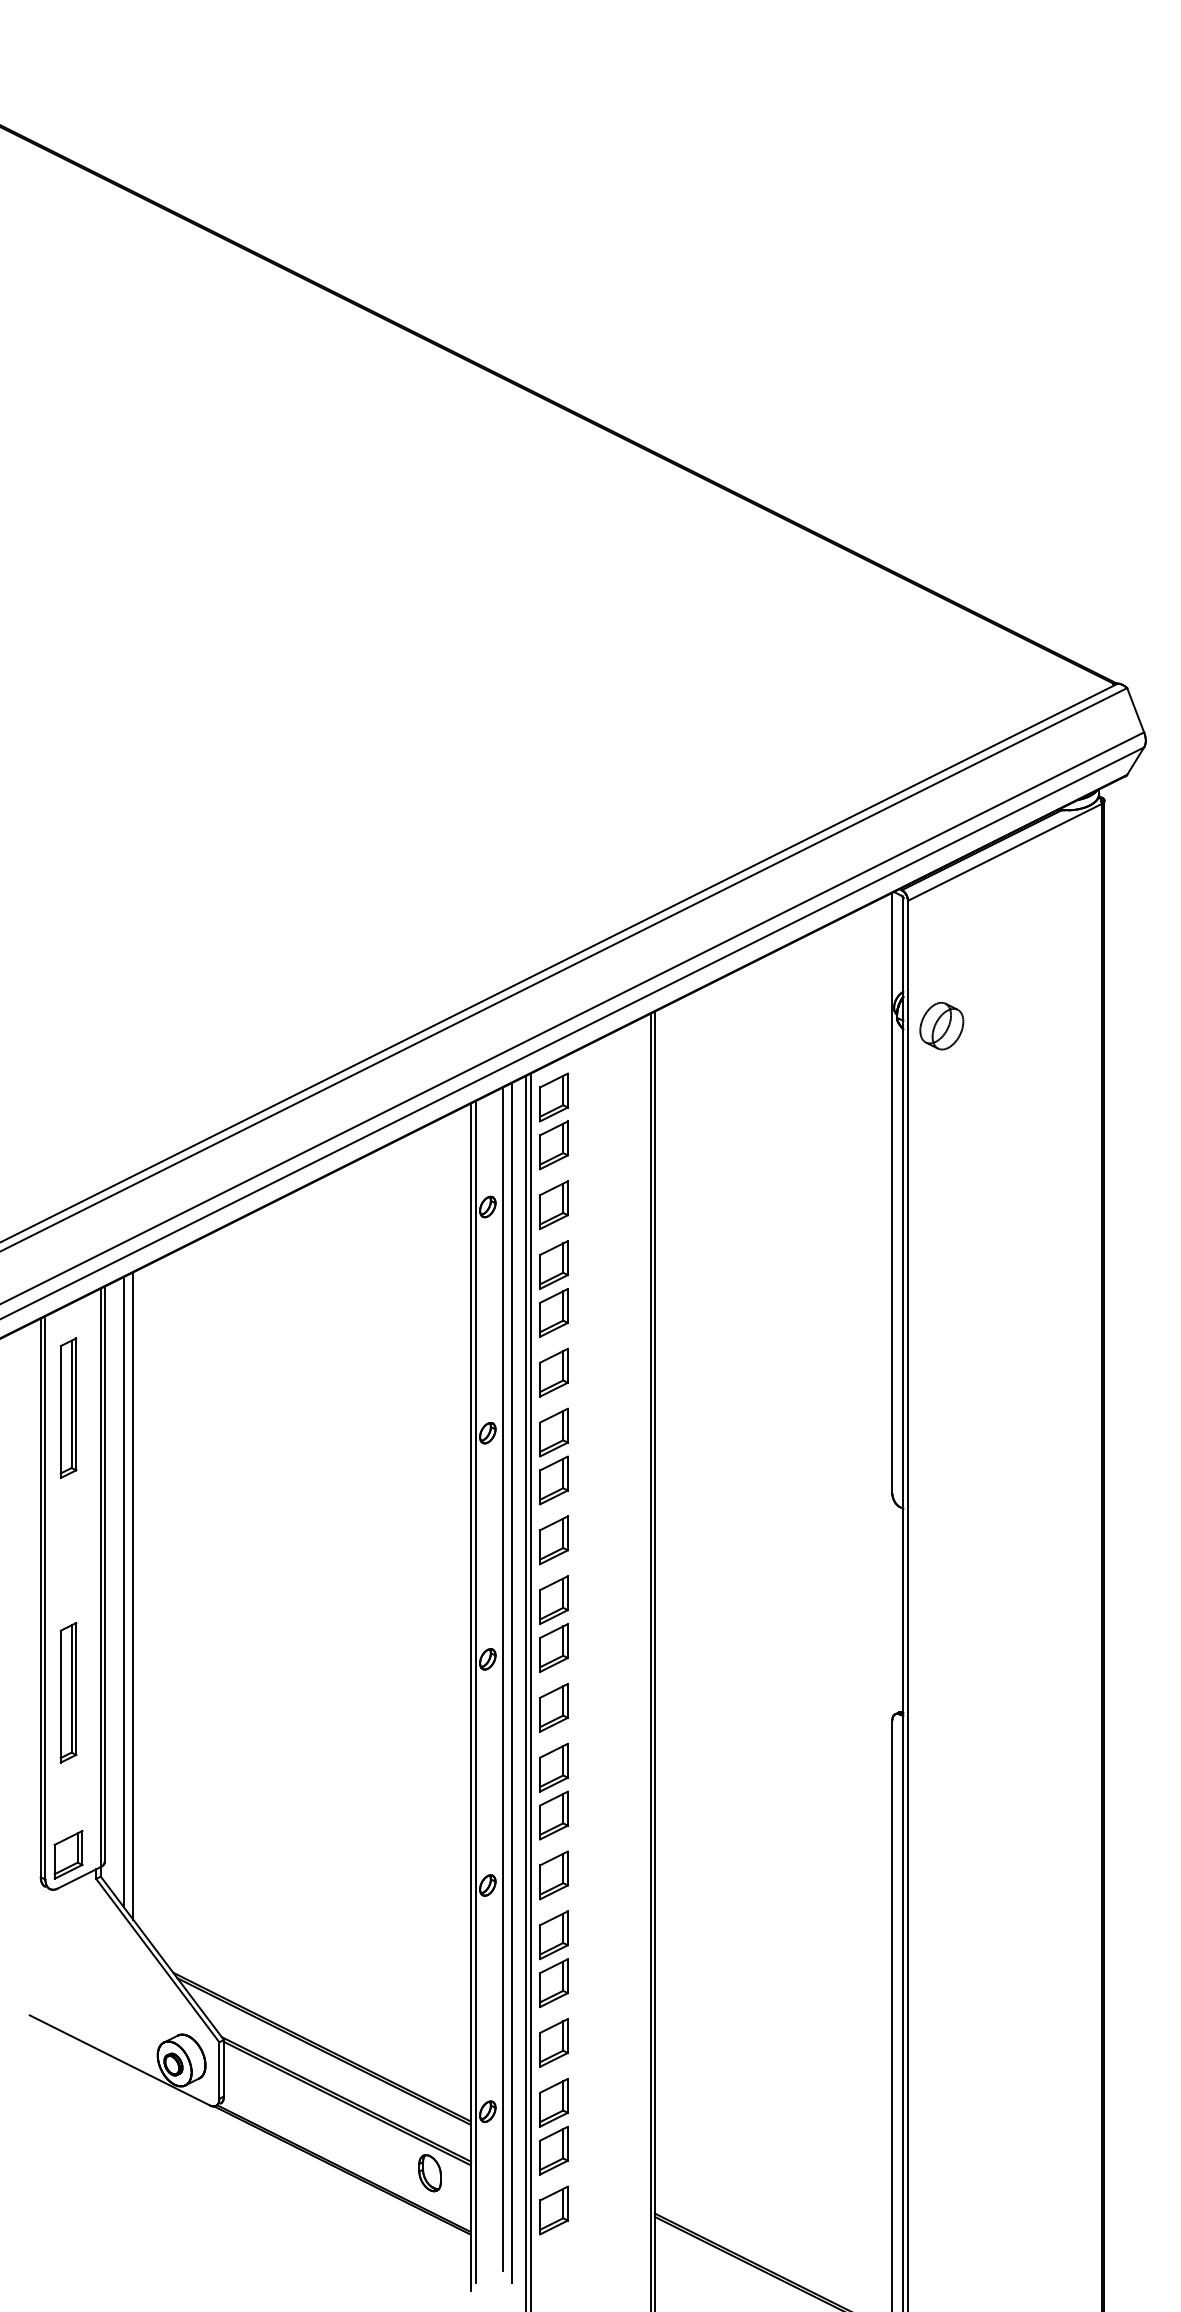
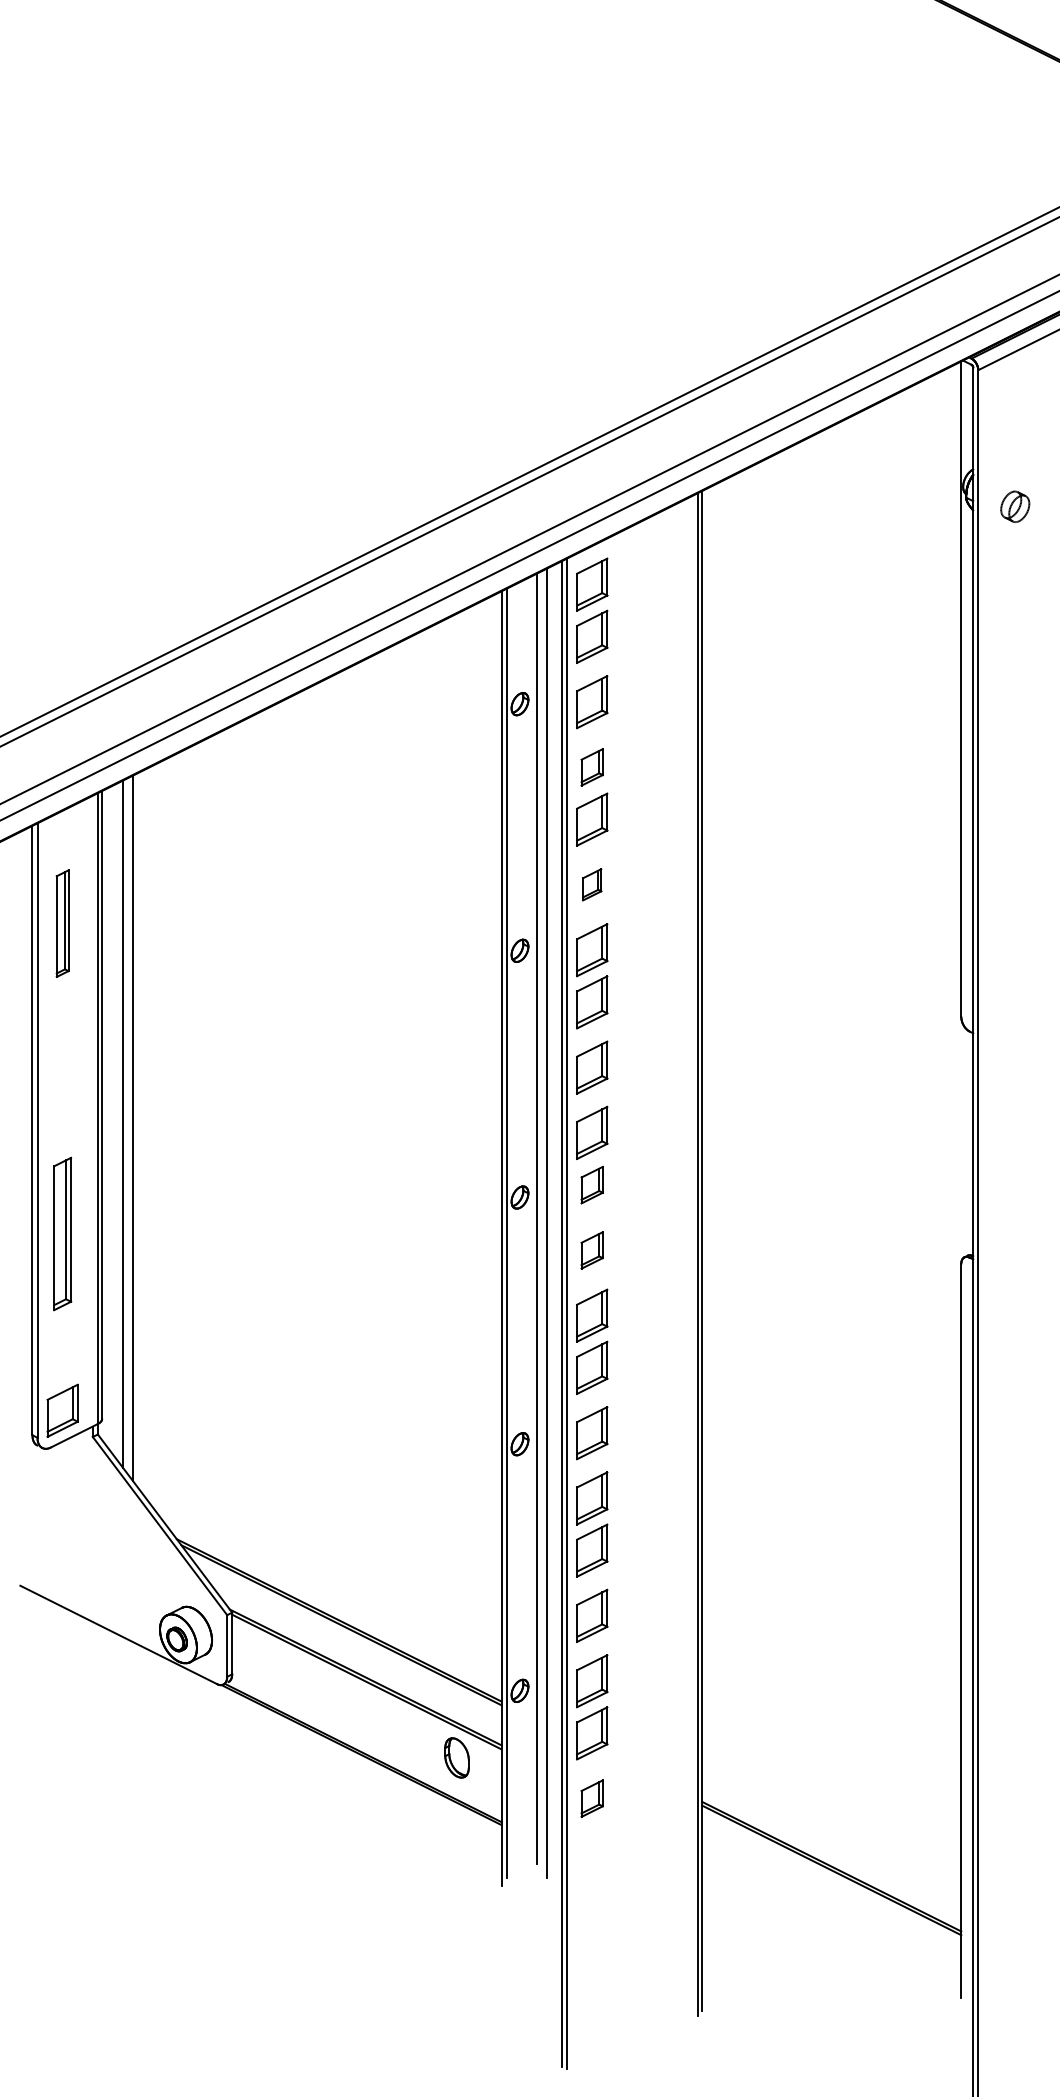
part: (941, 1025) -> (1014, 506), size x0.6
part: (553, 1264) -> (591, 766), size x0.7
part: (553, 1372) -> (591, 884), size x0.6
part: (68, 1408) -> (62, 923), size x0.7
part: (553, 1647) -> (591, 1184), size x0.7
part: (553, 1707) -> (591, 1250), size x0.7
part: (553, 2210) -> (591, 1798), size x0.7

